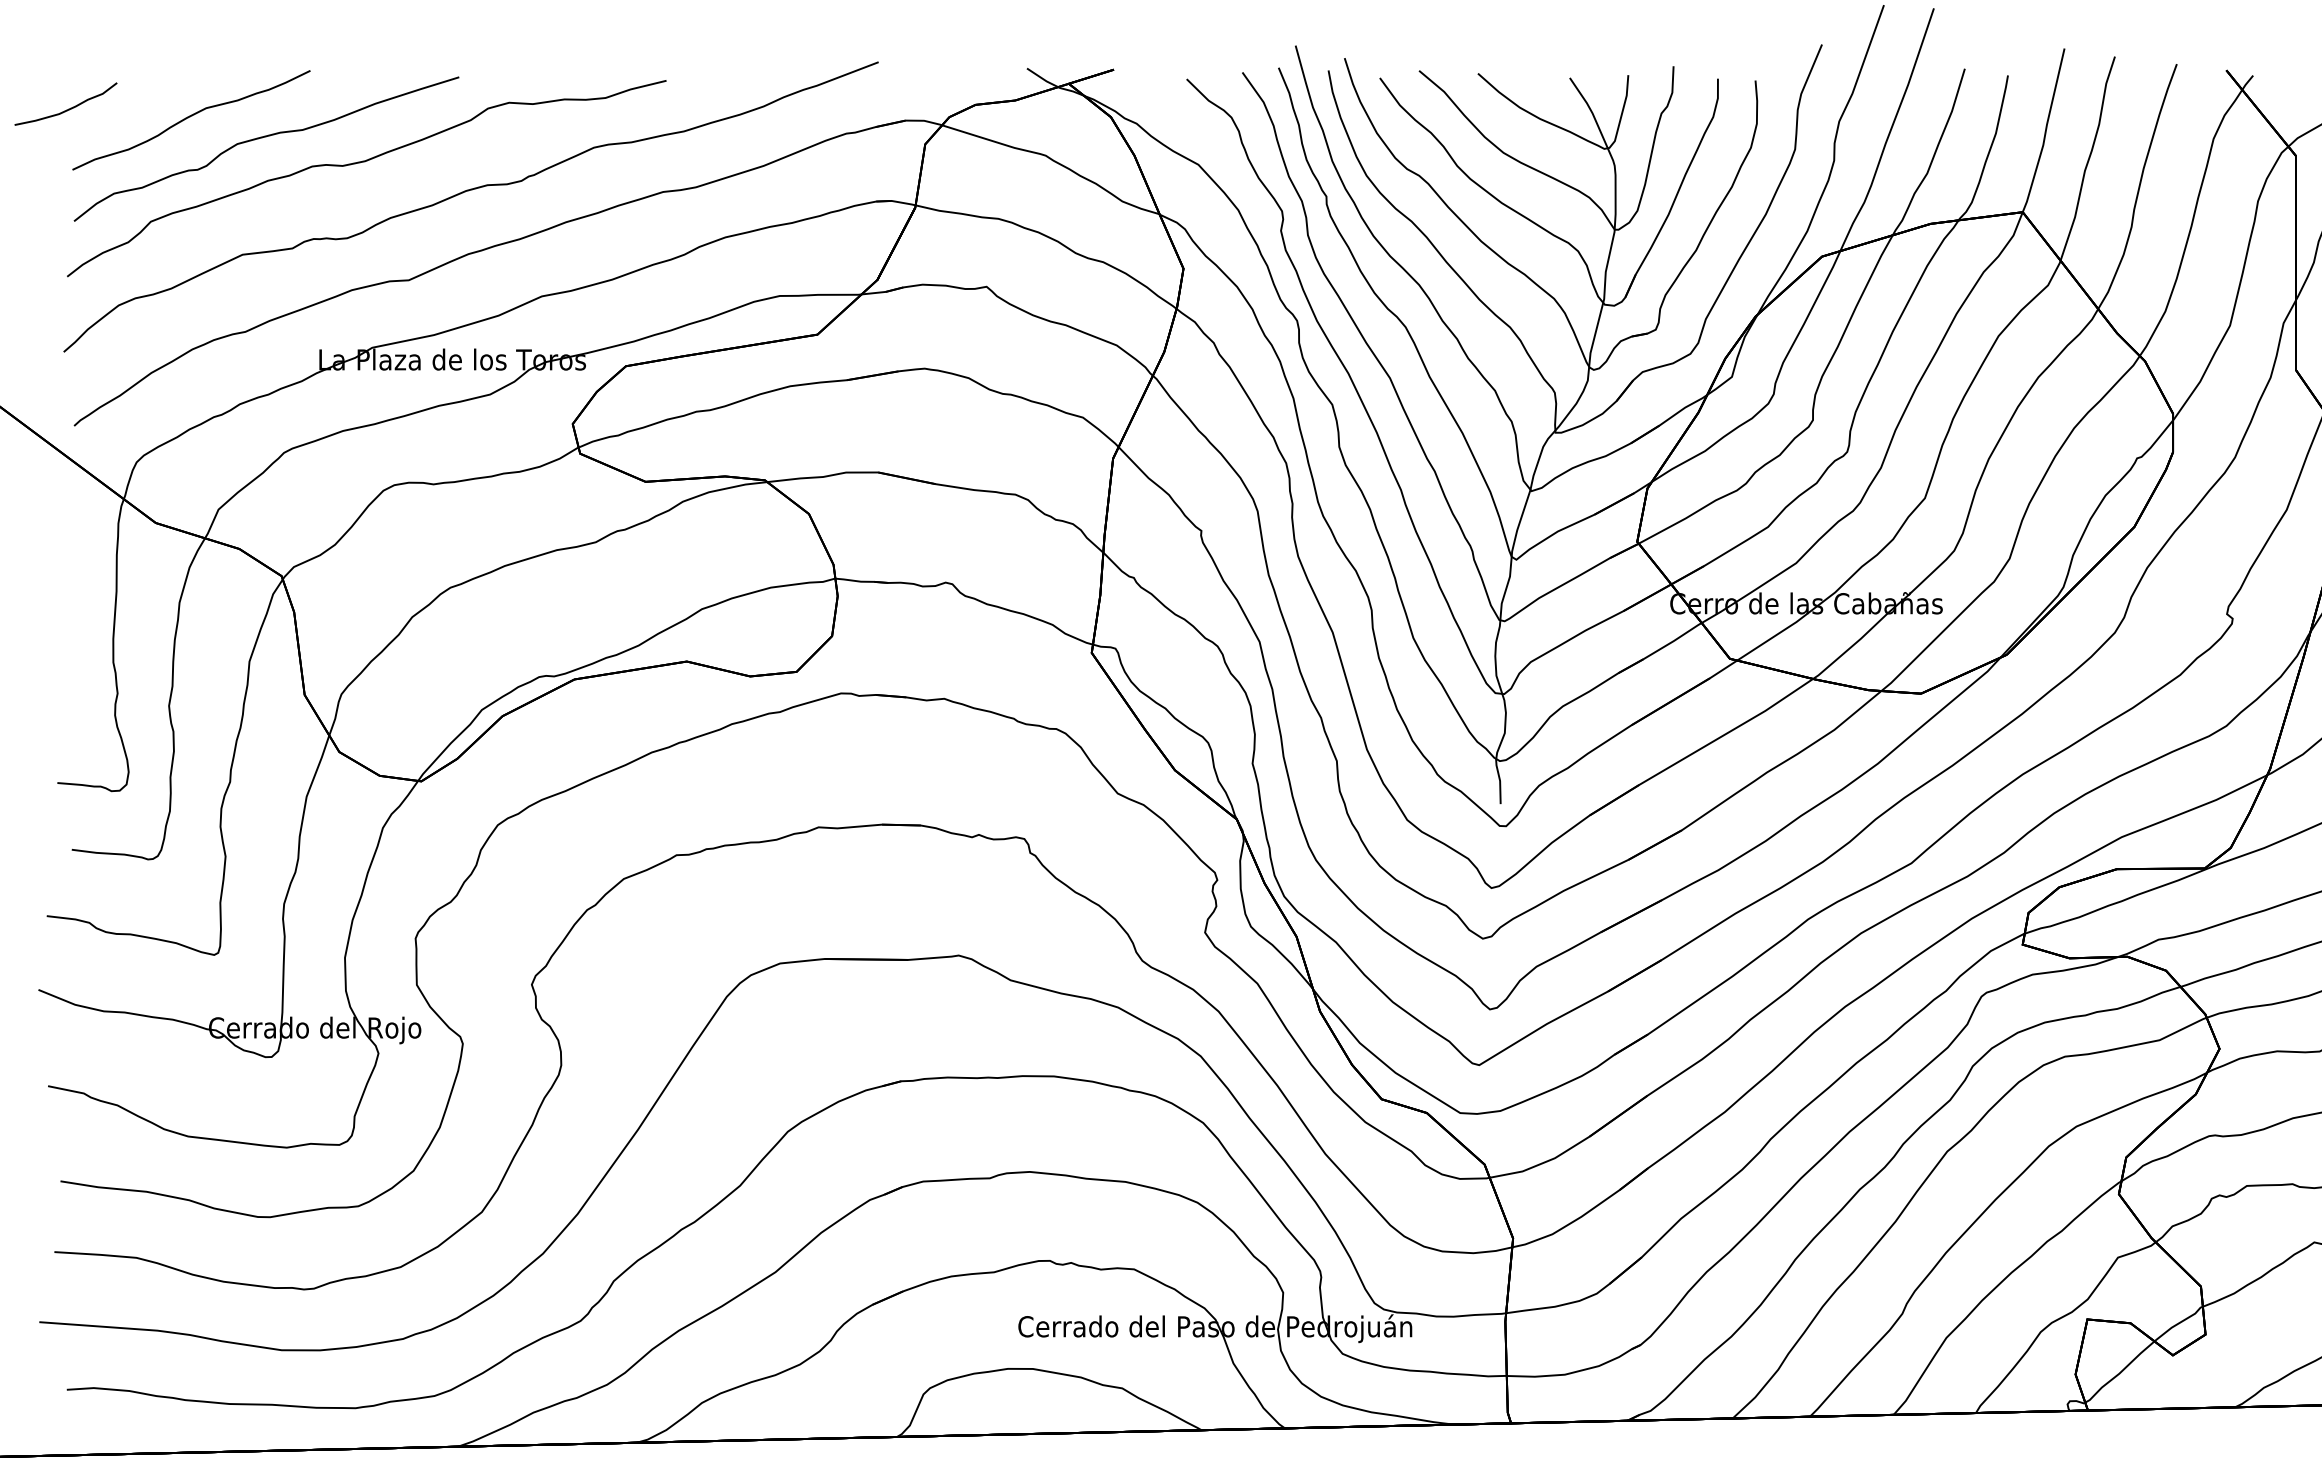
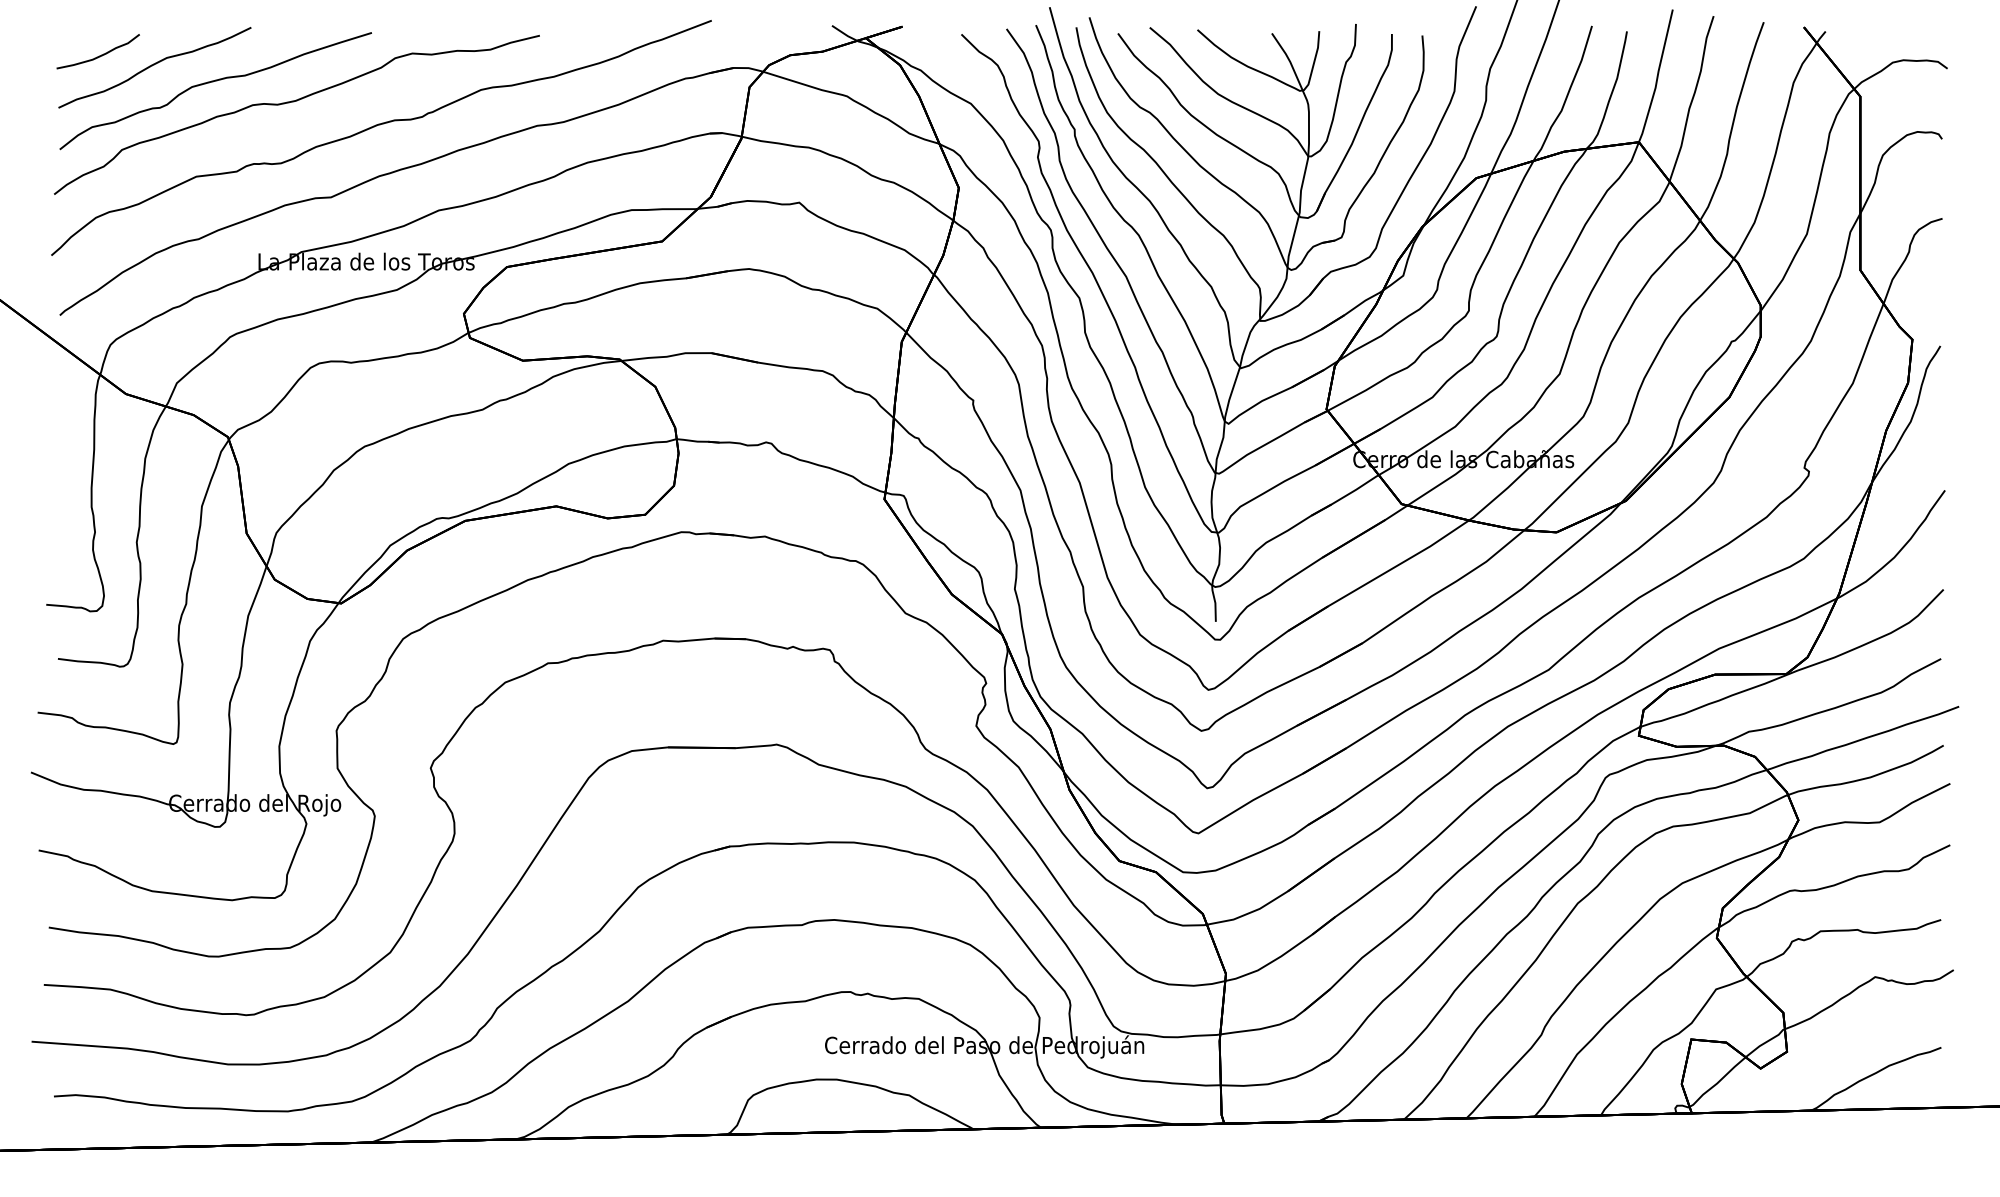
curve: (67, 108) -> (99, 55), moved

